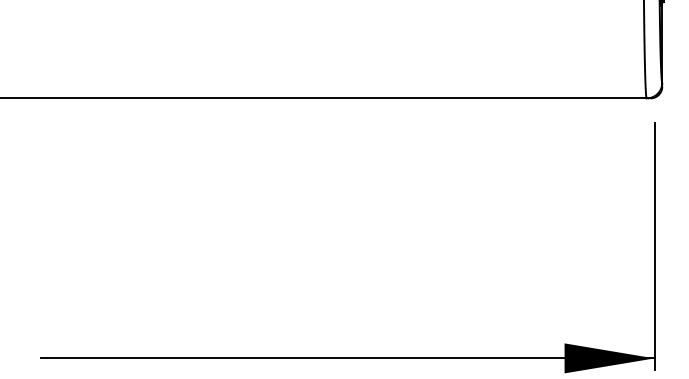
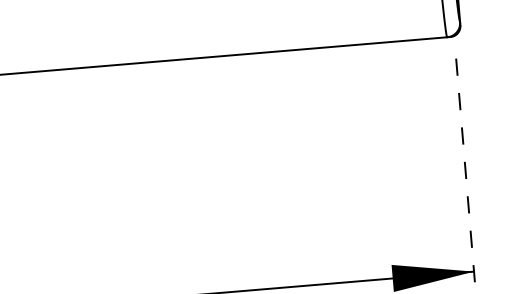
line: (654, 246) -> (465, 170), solid -> dashed

